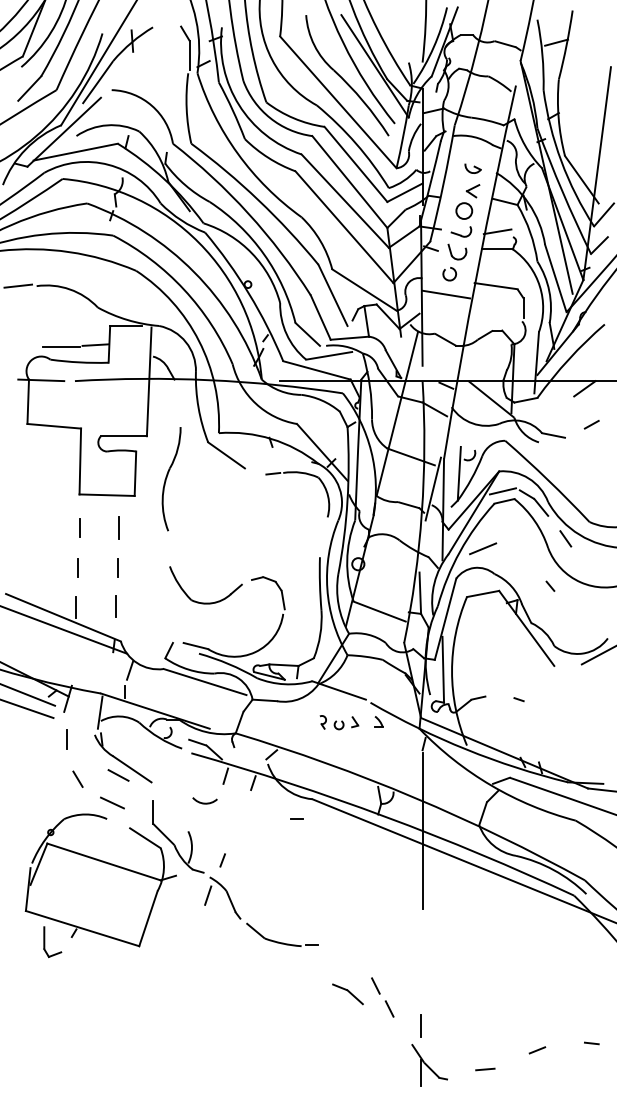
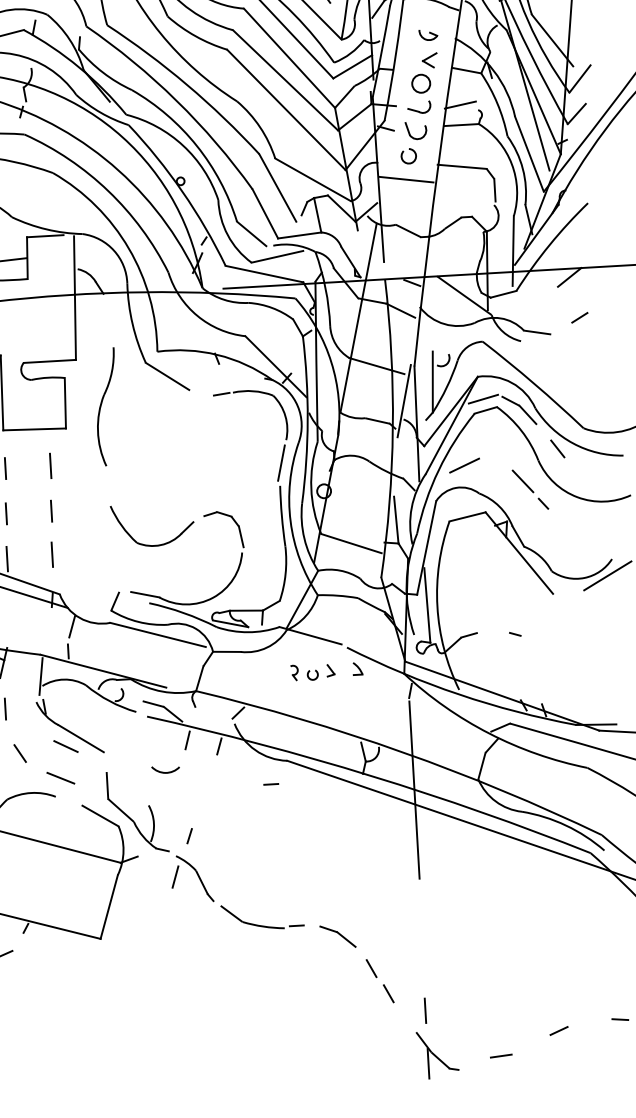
line: (322, 537) -> (281, 463), added
line: (533, 565) -> (522, 481), added
part: (347, 994) -> (337, 936), moved

